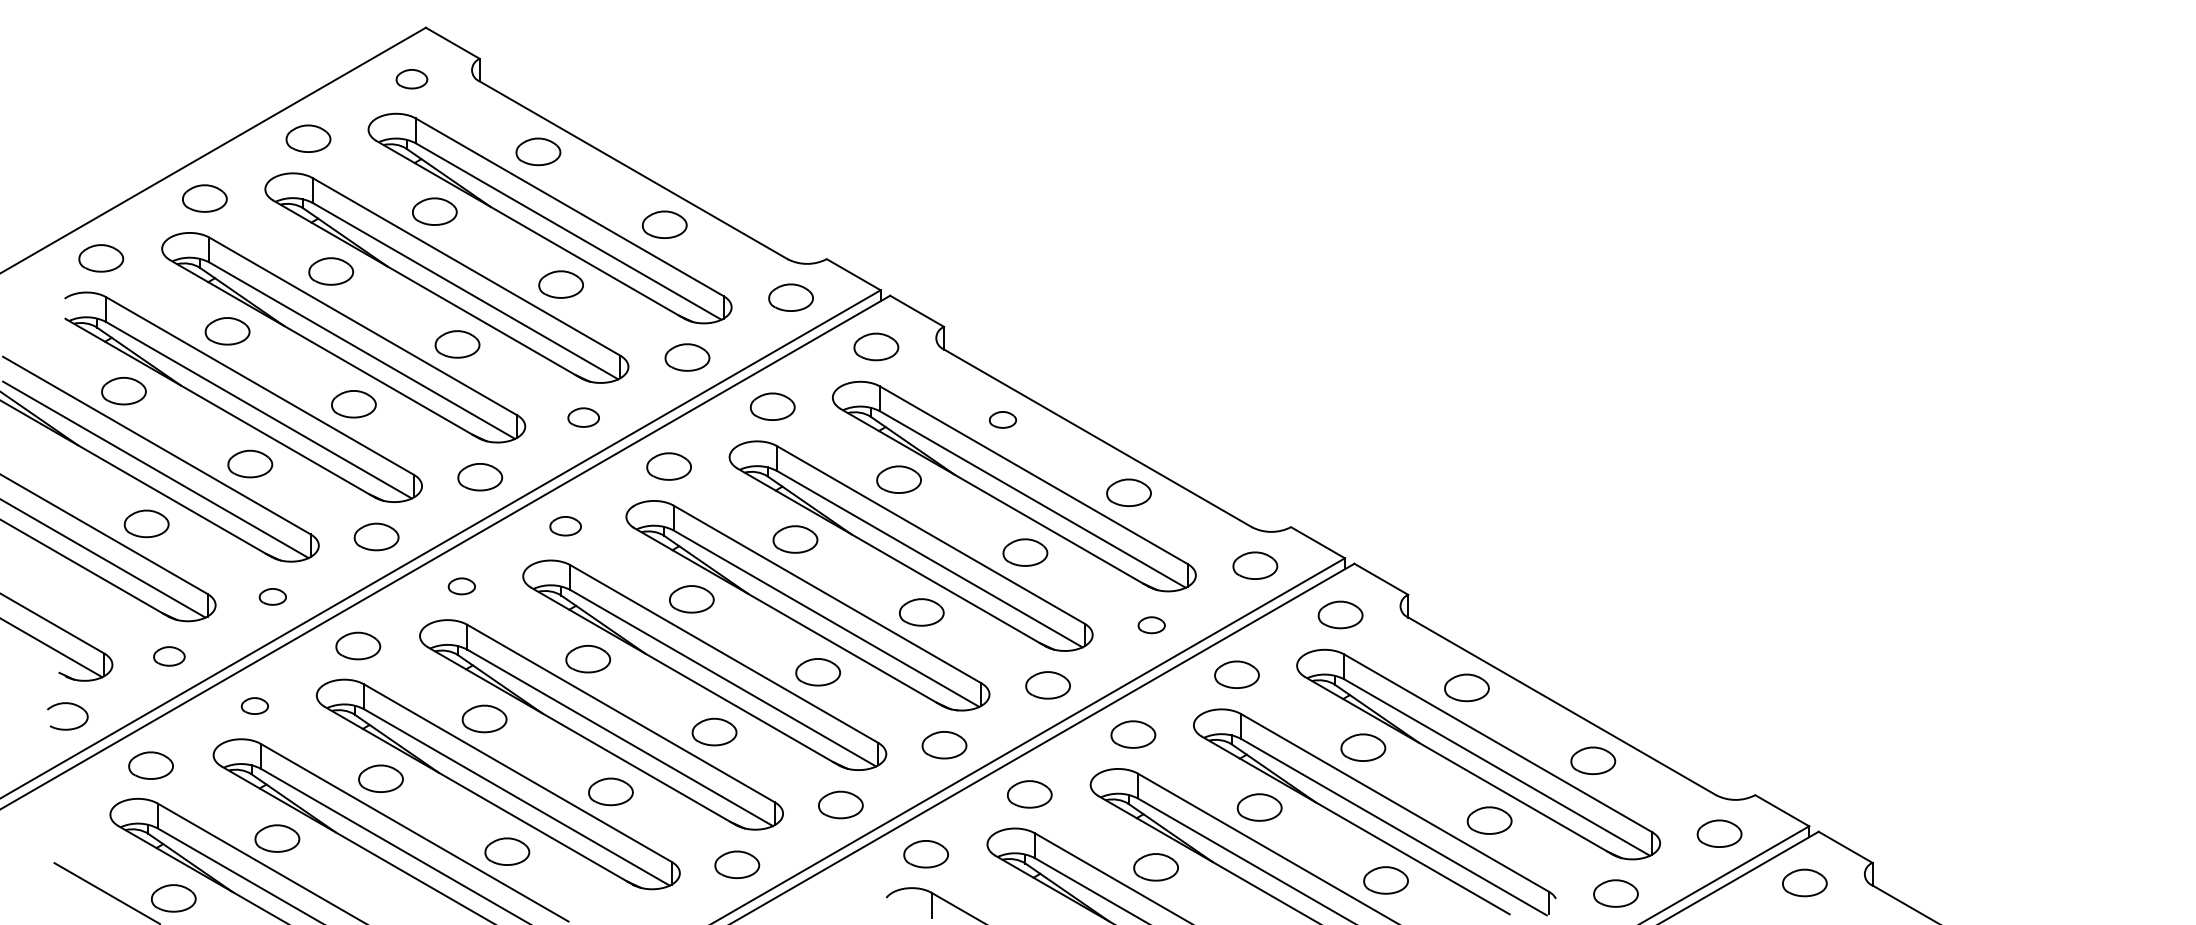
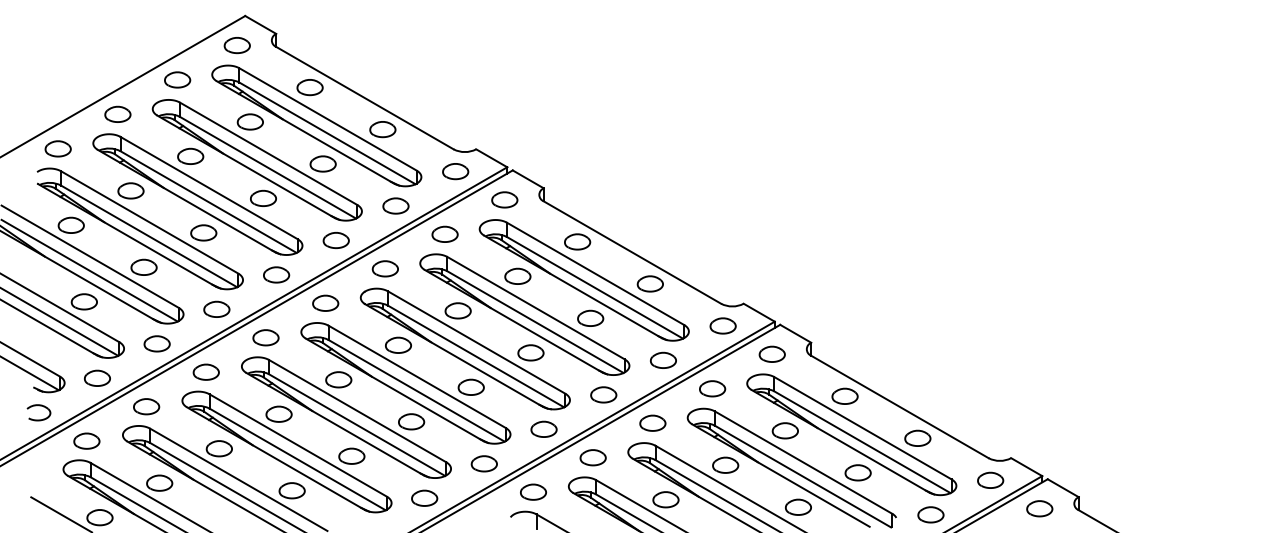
part: (410, 78) -> (236, 45), size x1.43
part: (582, 417) -> (335, 240), size x1.43
part: (1002, 419) -> (577, 241), size x1.67
part: (565, 524) -> (325, 302), size x1.43
part: (461, 585) -> (265, 337), size x1.67
part: (271, 596) -> (156, 343), size x1.67
part: (1151, 623) -> (663, 359), size x1.67
part: (169, 655) -> (97, 377), size x1.43
part: (254, 705) -> (146, 406), size x1.67

